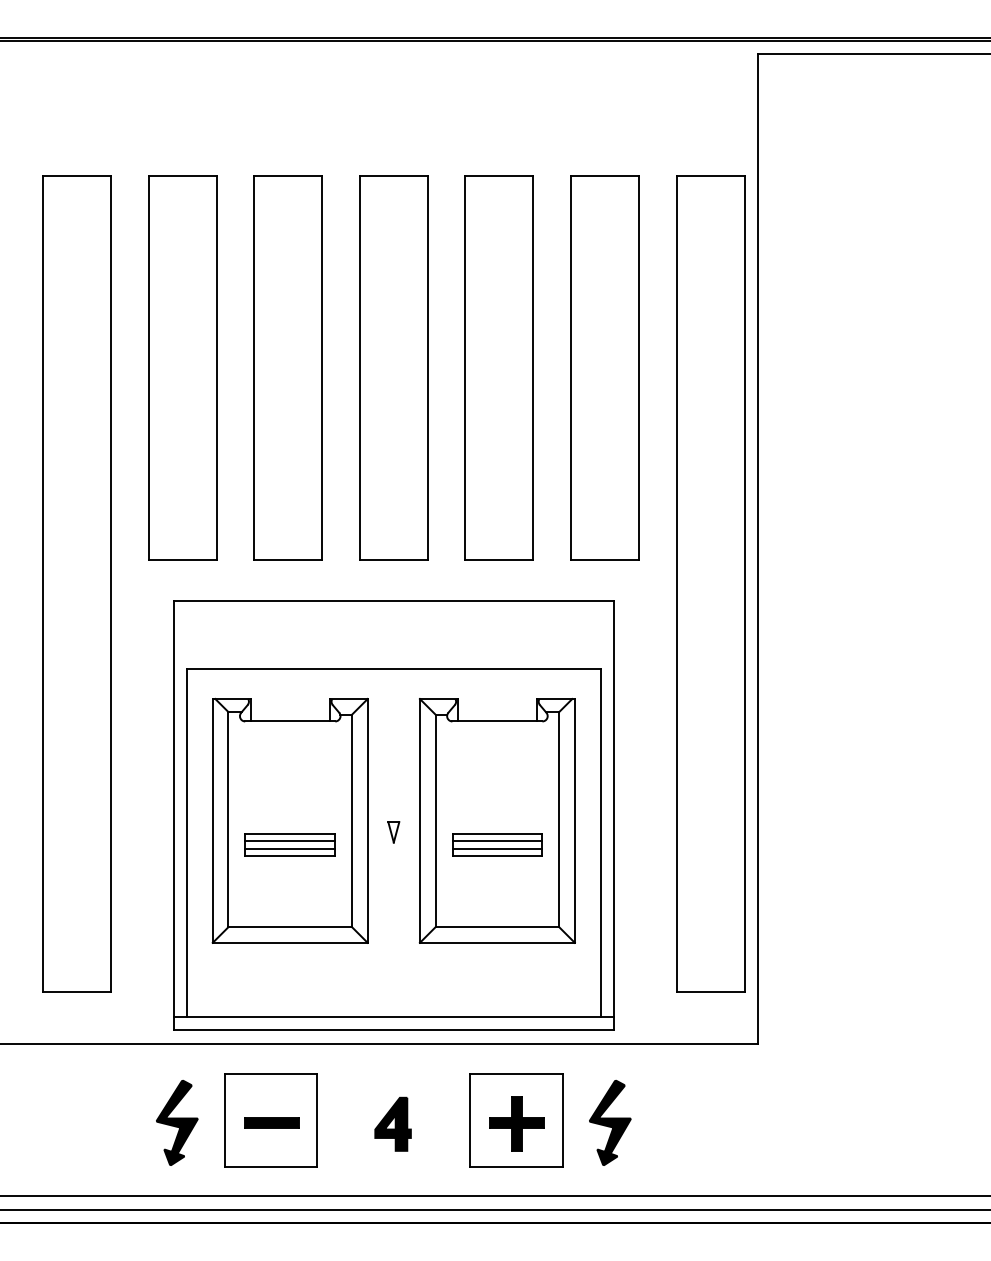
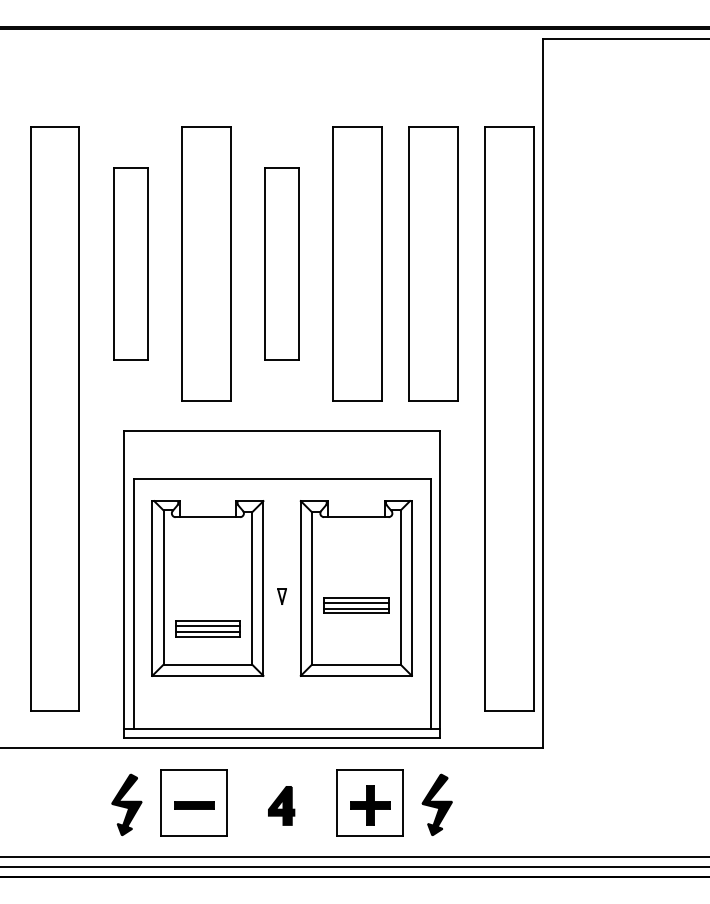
part: (182, 367) -> (130, 263), size x0.7
part: (393, 367) -> (281, 263), size x0.7
part: (289, 844) -> (207, 629), moved

